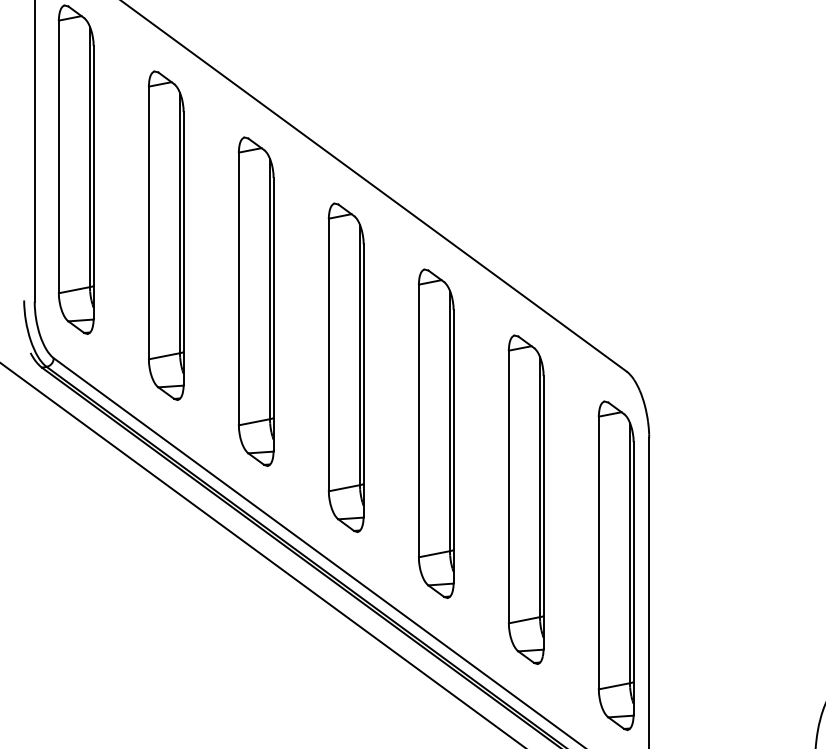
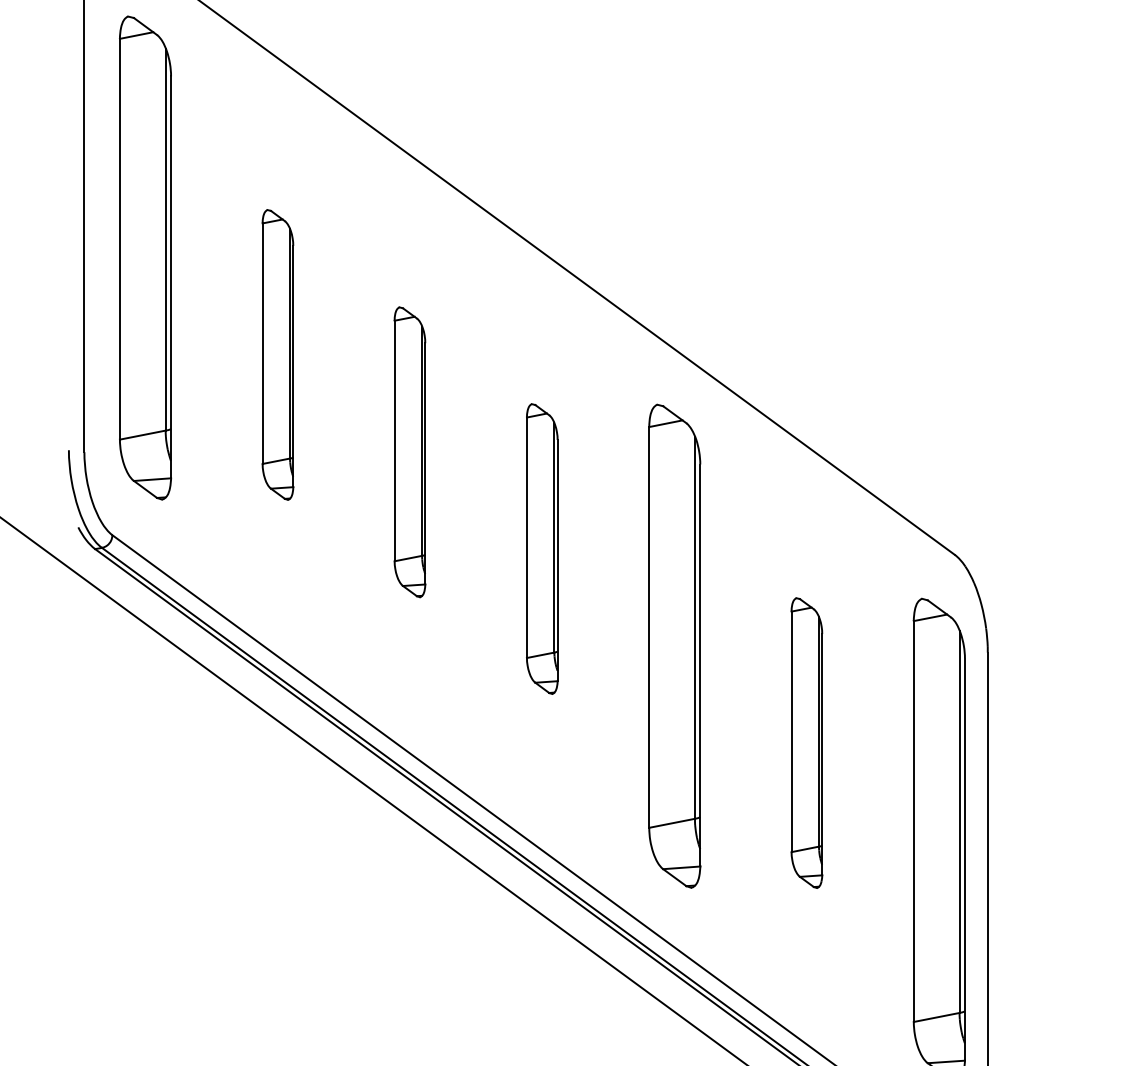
part: (166, 235) -> (278, 354), size x0.6
part: (255, 301) -> (409, 451), size x0.6
part: (345, 367) -> (541, 548), size x0.6
part: (525, 499) -> (805, 742), size x0.6

